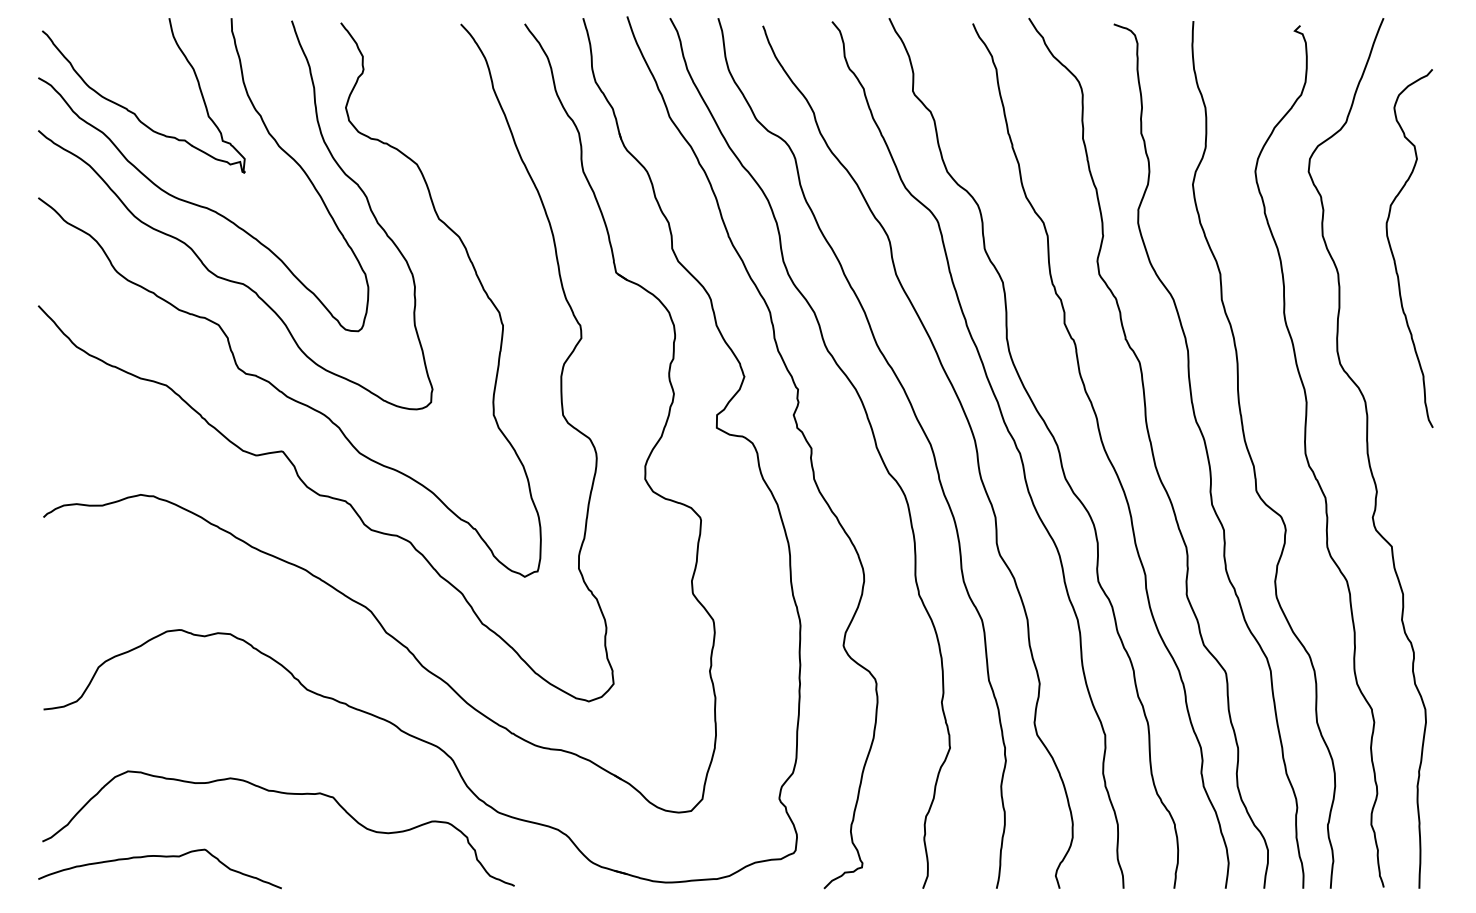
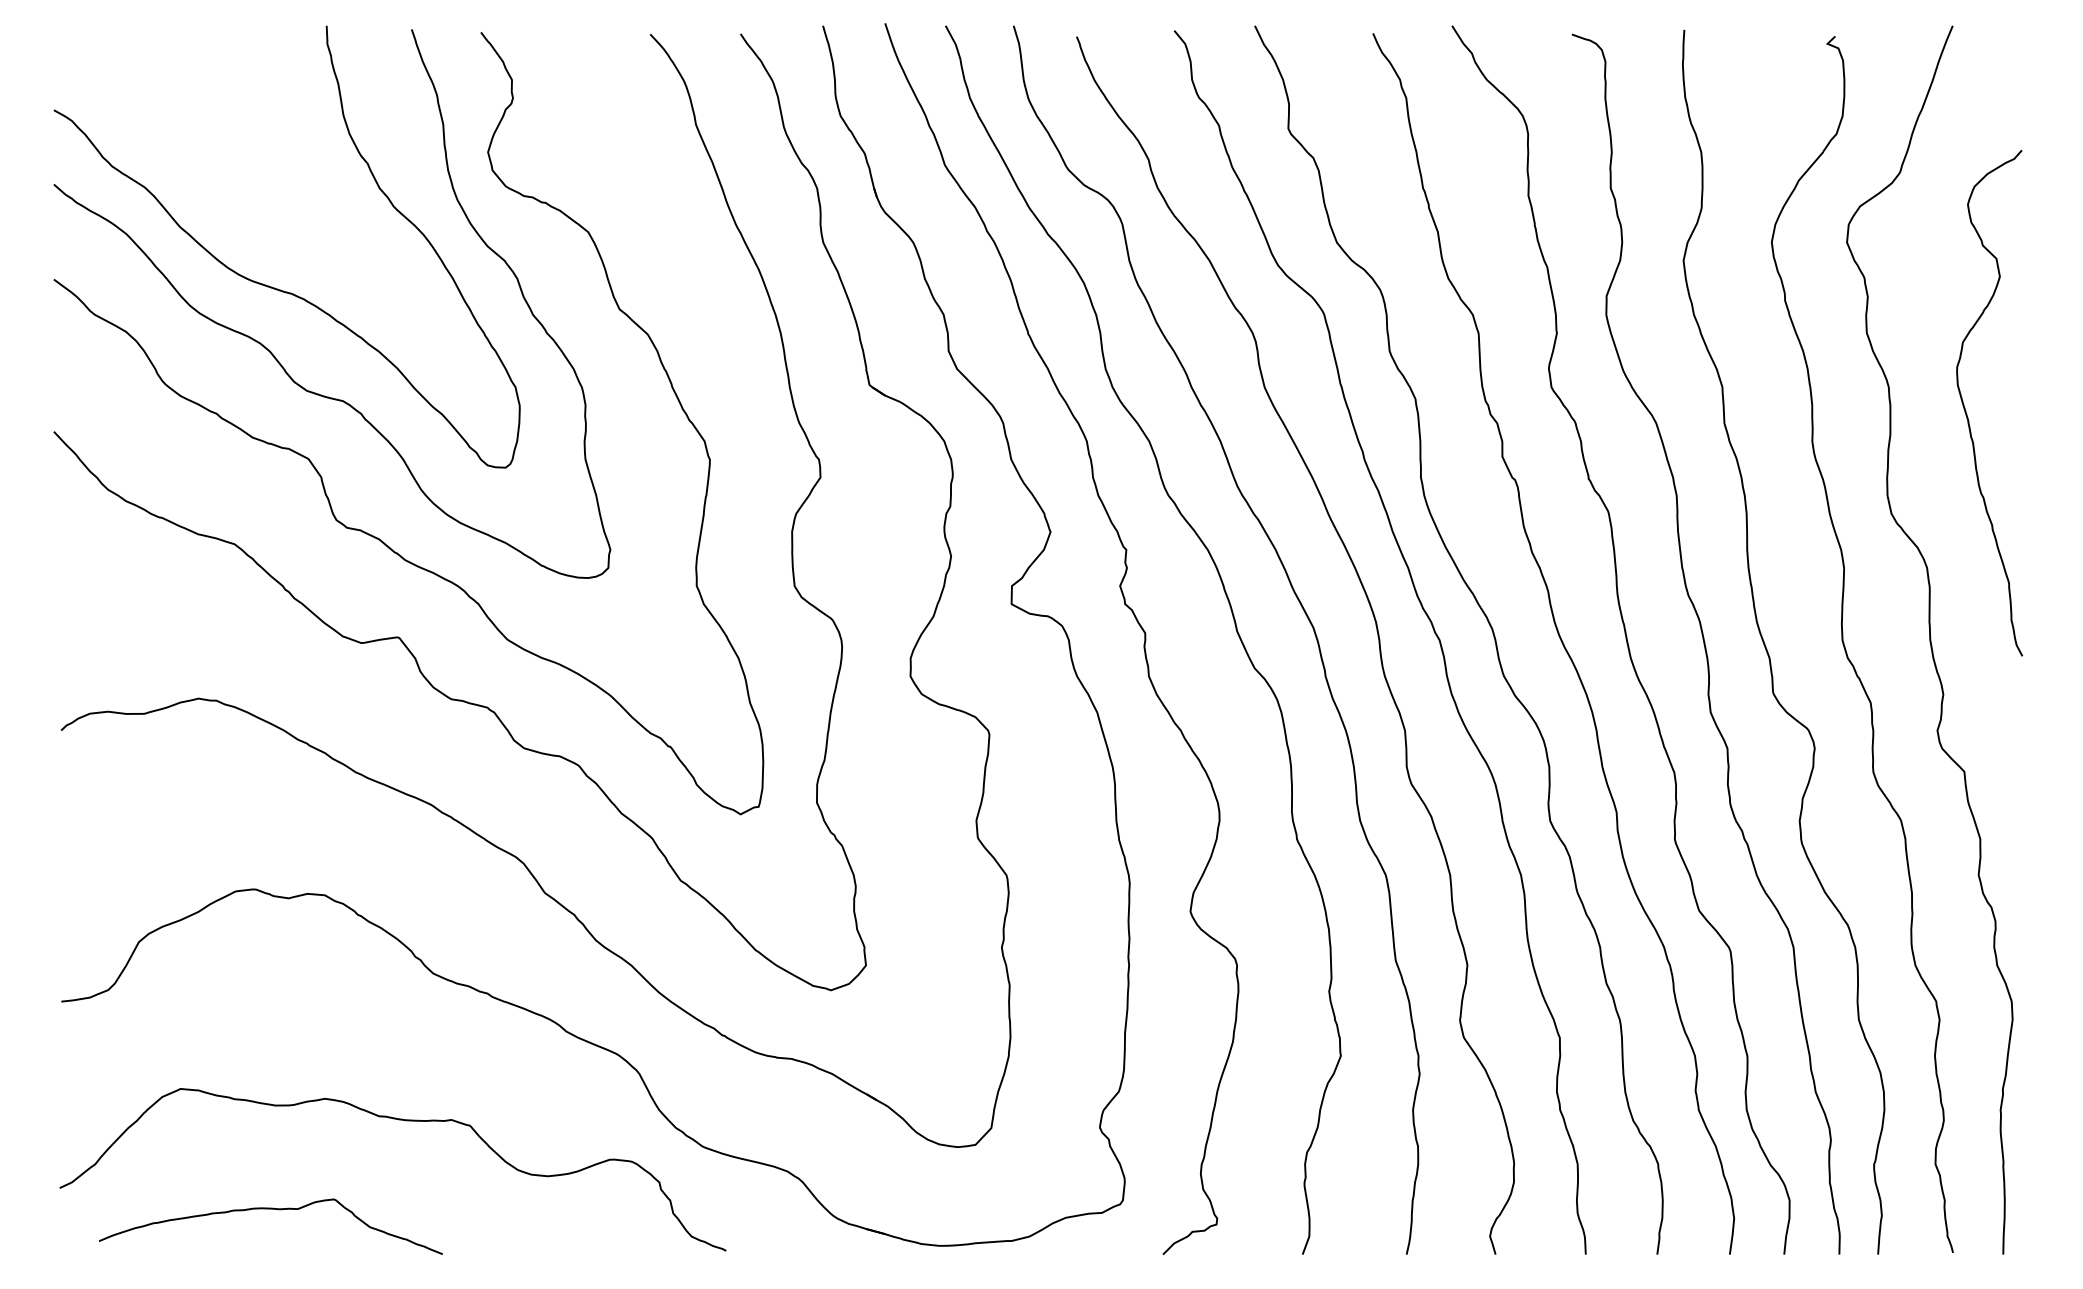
curve: (134, 112) -> (189, 158), removed
curve: (1393, 253) -> (1966, 410), moved
curve: (160, 857) -> (271, 1210), moved

